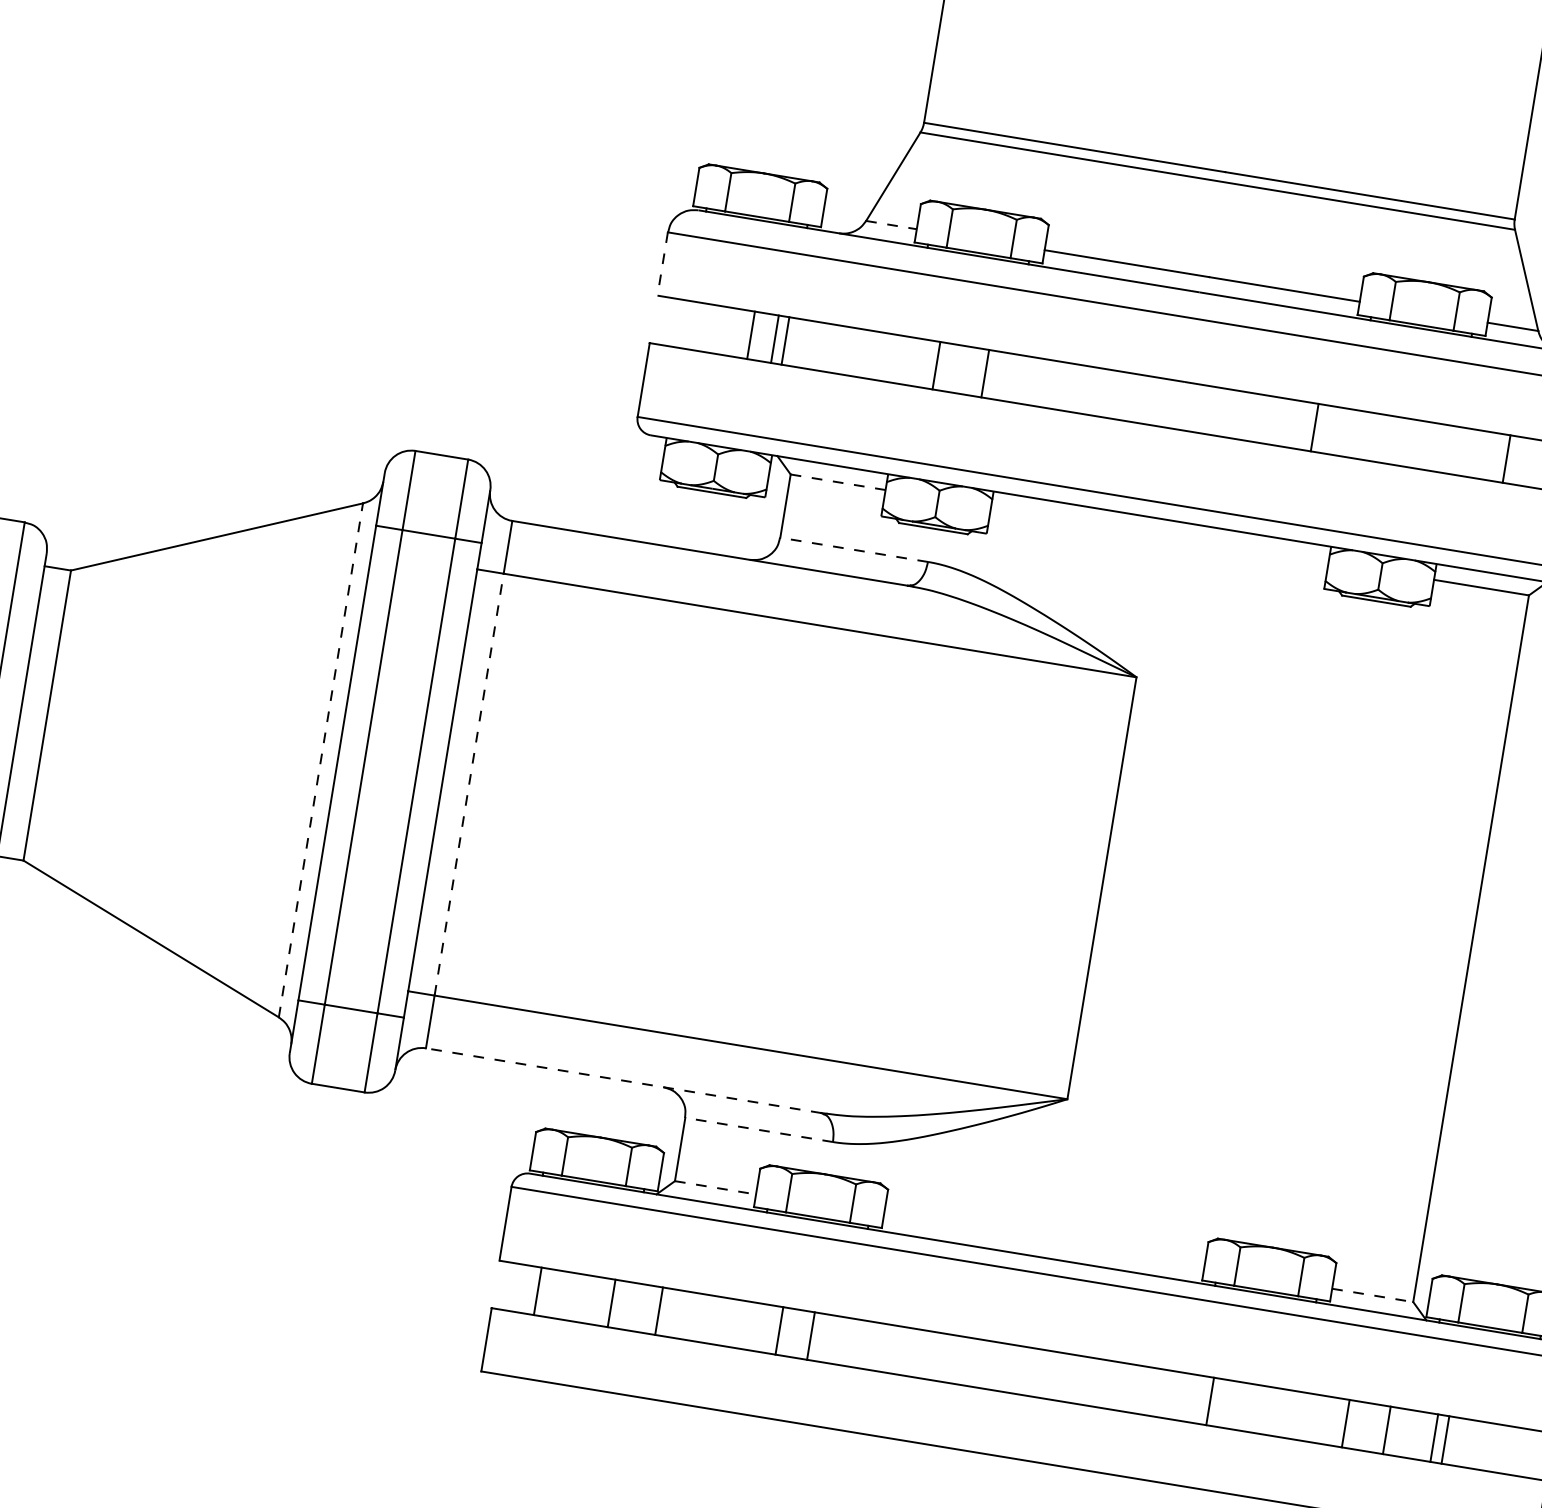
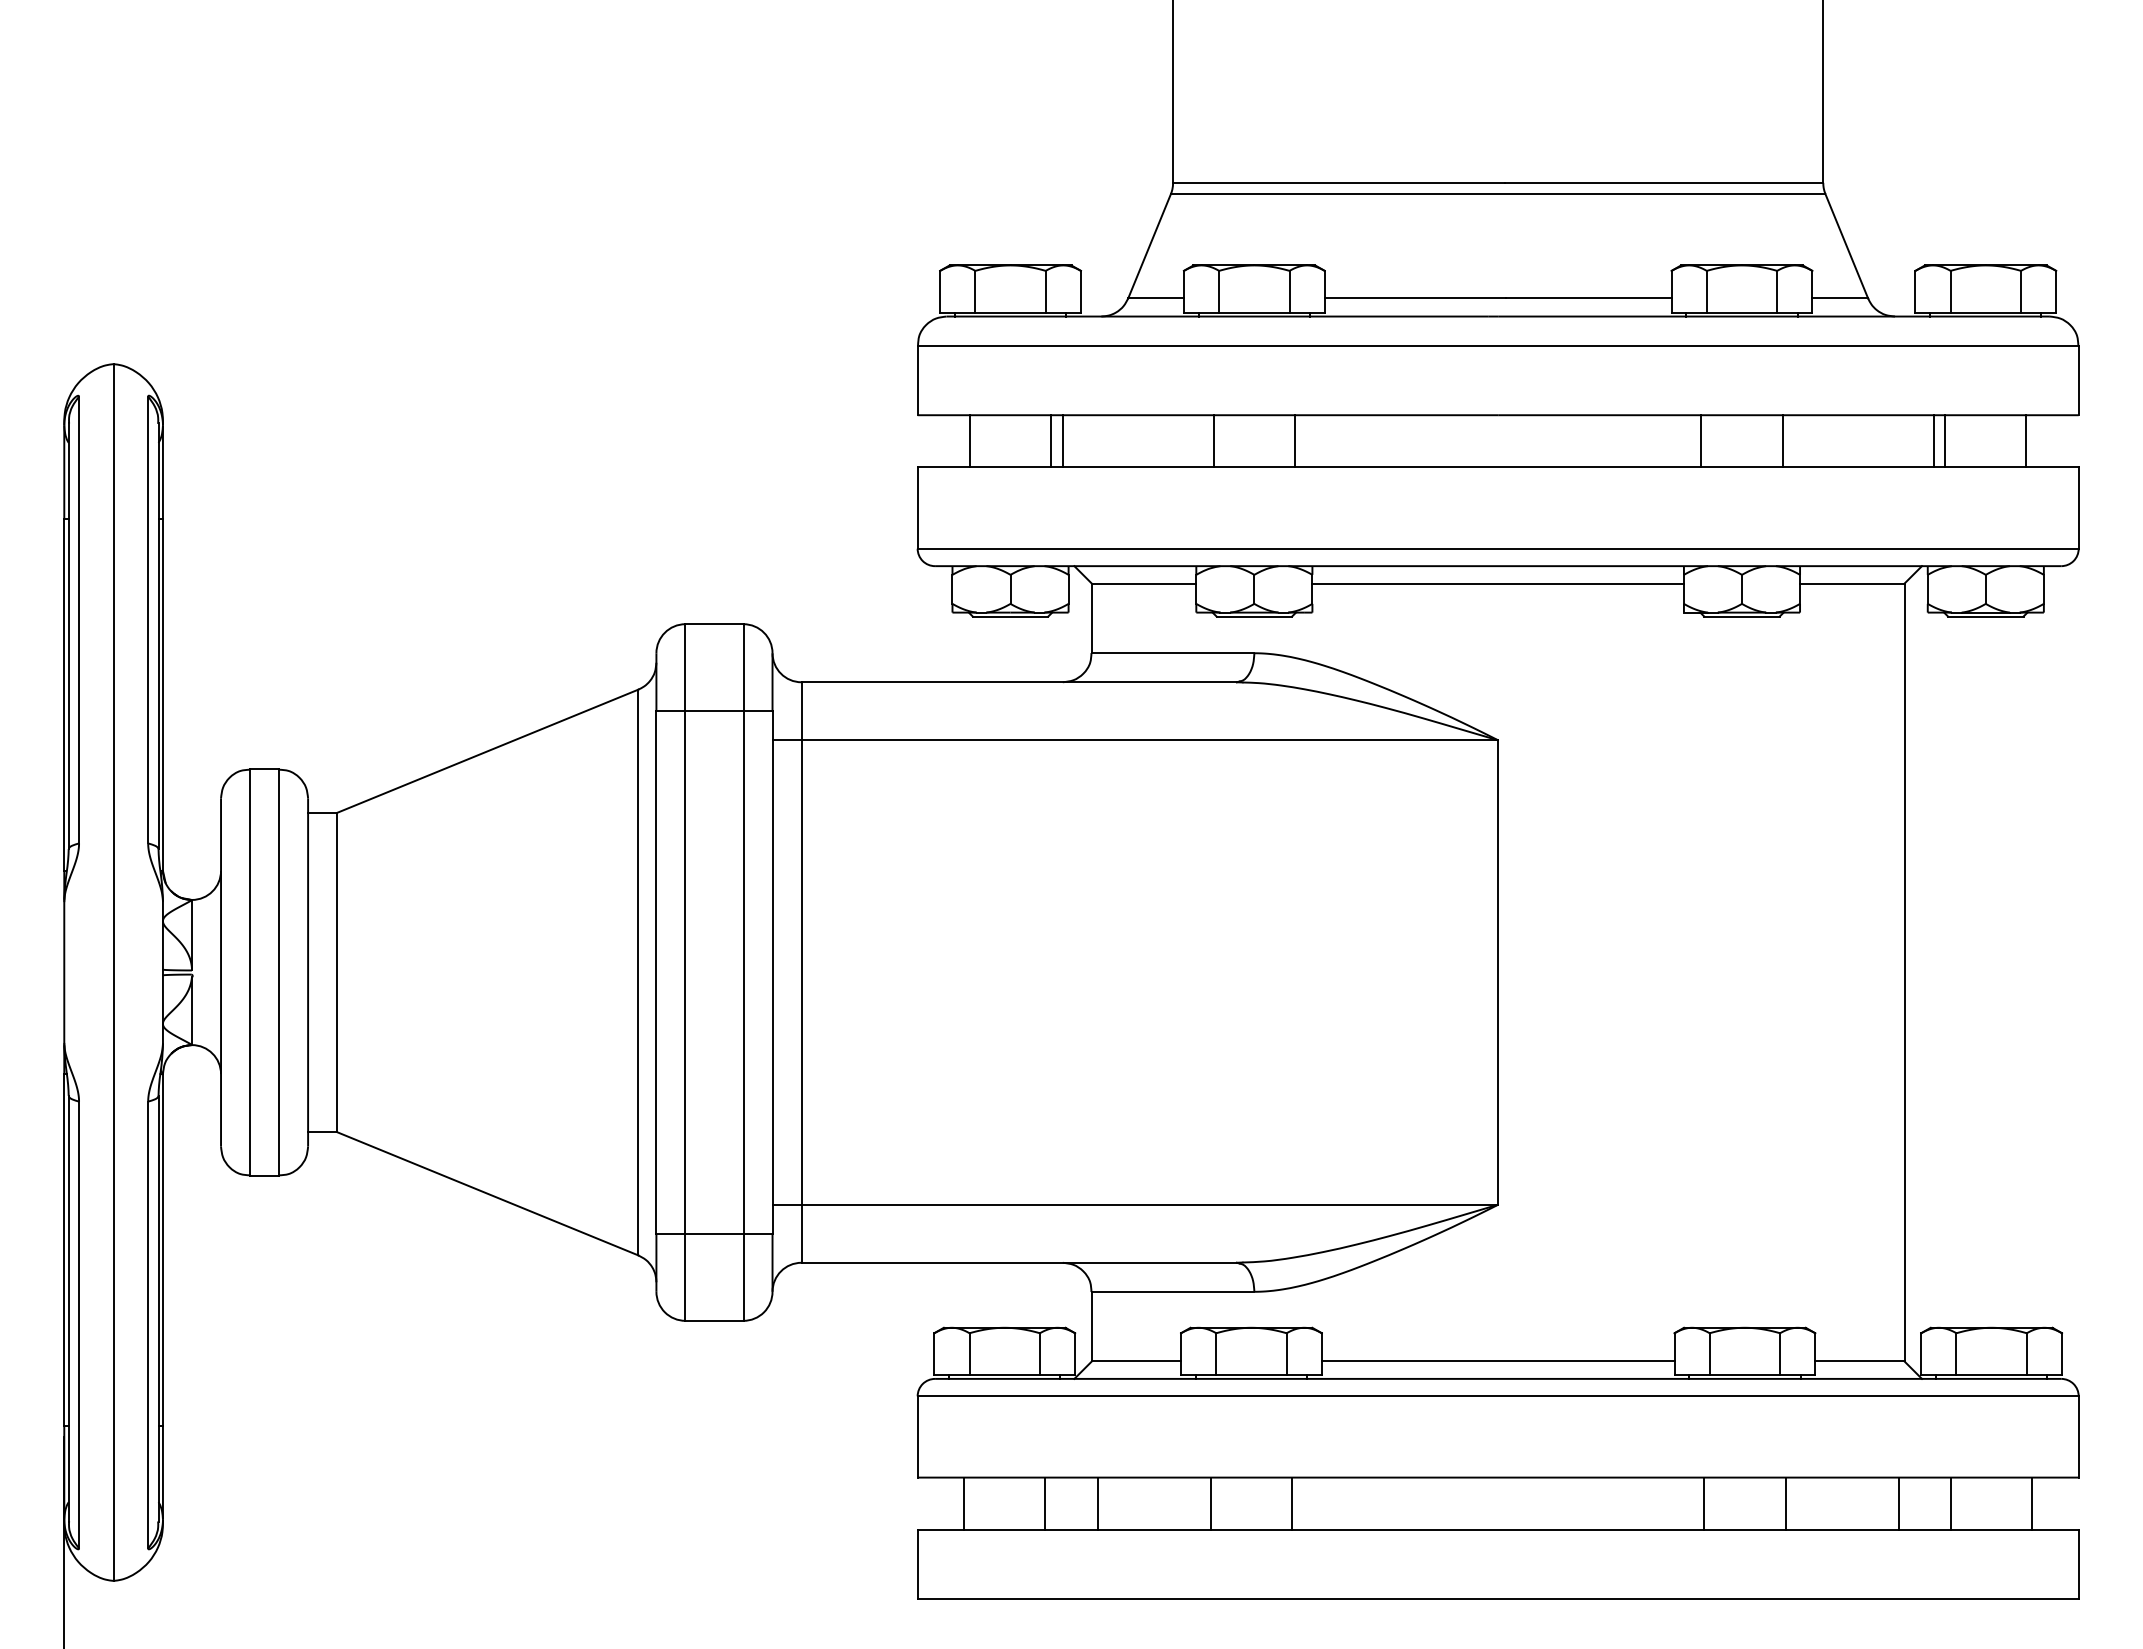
line: (891, 225) -> (1156, 298), dashed -> solid
line: (662, 264) -> (917, 380), dashed -> solid
line: (750, 335) -> (969, 441), moved
line: (936, 365) -> (1295, 441), moved
line: (985, 373) -> (1213, 441), moved
line: (1314, 427) -> (1701, 441), moved
line: (1506, 459) -> (1782, 441), moved
line: (838, 482) -> (1144, 583), dashed -> solid
line: (1159, 534) -> (1497, 583), added
line: (853, 550) -> (1172, 653), dashed -> solid
line: (321, 760) -> (638, 972), dashed -> solid
line: (469, 784) -> (801, 972), dashed -> solid
line: (623, 1080) -> (1019, 1262), dashed -> solid
line: (758, 1129) -> (1172, 1291), dashed -> solid
line: (715, 1187) -> (1136, 1361), dashed -> solid
line: (1043, 1241) -> (1497, 1361), added
line: (1372, 1295) -> (1859, 1361), dashed -> solid
line: (779, 1330) -> (1292, 1503), moved
line: (810, 1335) -> (1210, 1503), moved
line: (1345, 1423) -> (1785, 1503), moved
line: (1445, 1439) -> (2032, 1503), moved

